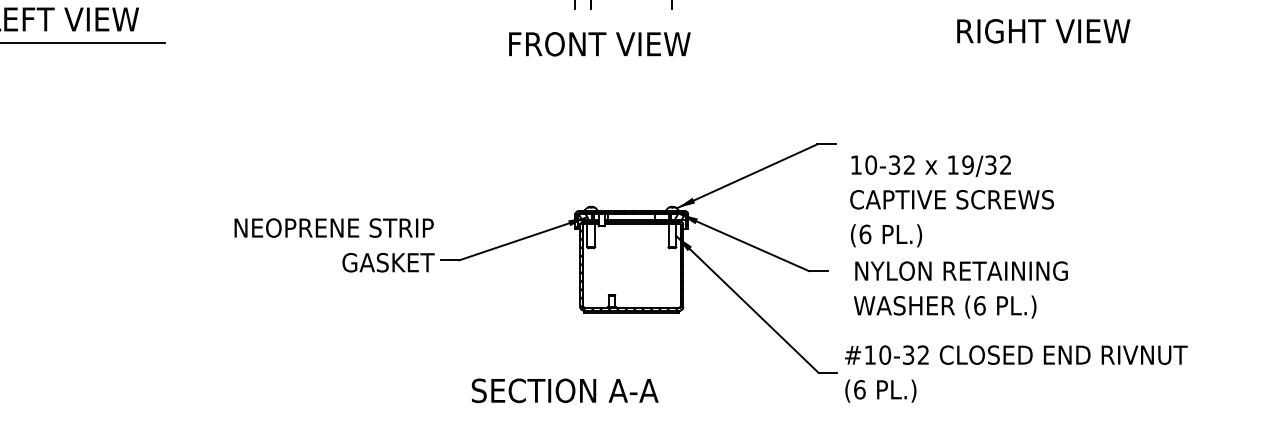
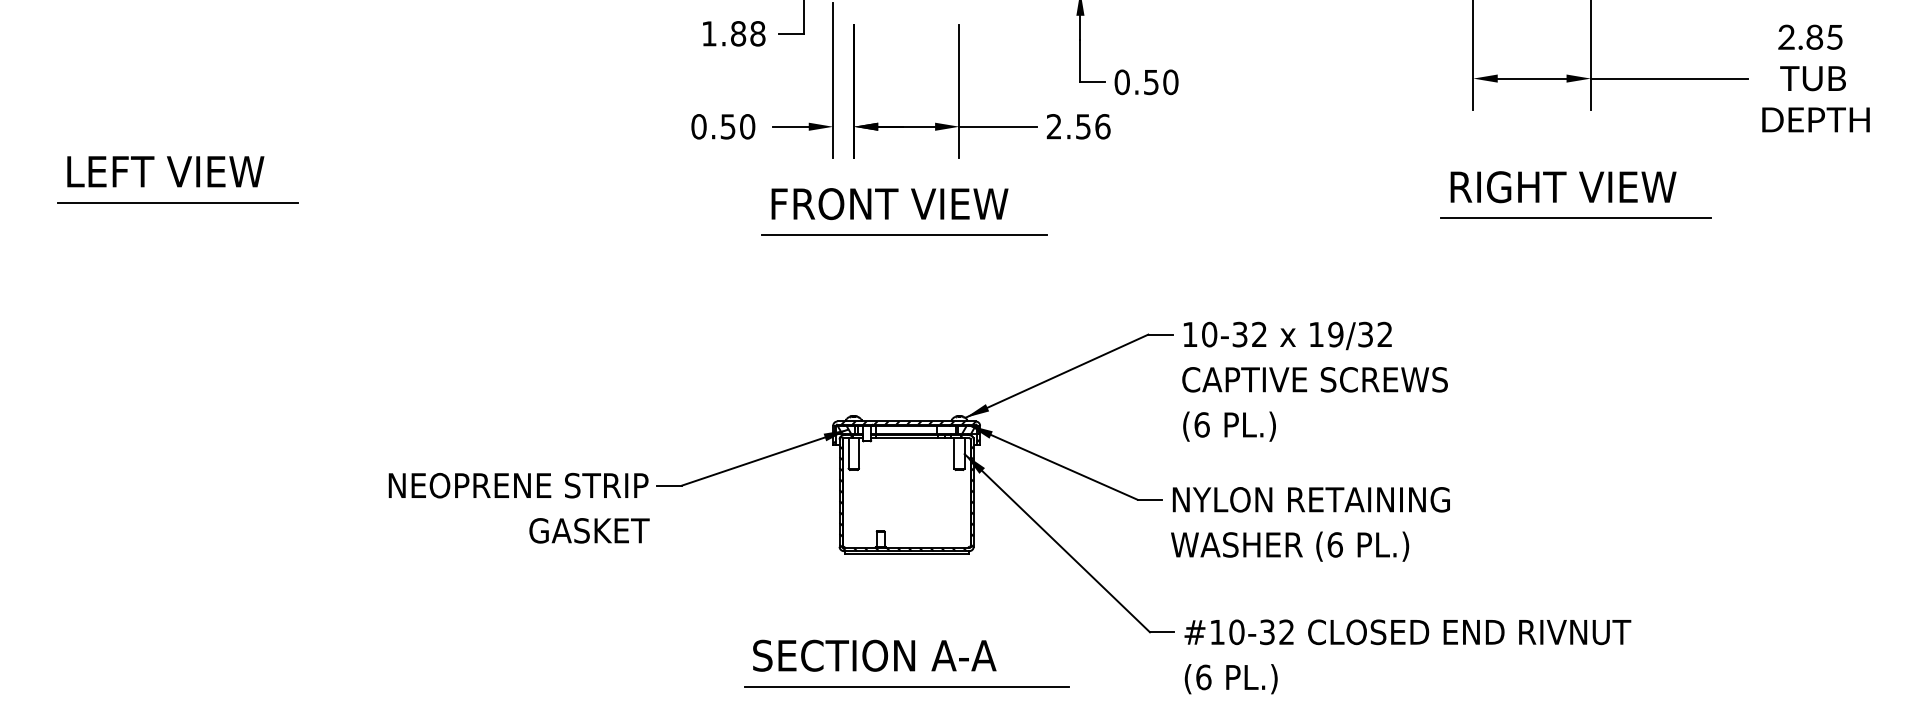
text: (1043, 31) -> (1563, 187), moved
text: (599, 44) -> (889, 204), moved
line: (1145, 55) -> (1576, 218), added
line: (630, 68) -> (904, 235), added
text: (951, 201) -> (1314, 381), moved
text: (334, 244) -> (518, 507), moved
text: (960, 290) -> (1310, 524), moved
text: (1016, 373) -> (1407, 656), moved
text: (564, 390) -> (874, 655), moved
line: (631, 414) -> (906, 686), added

